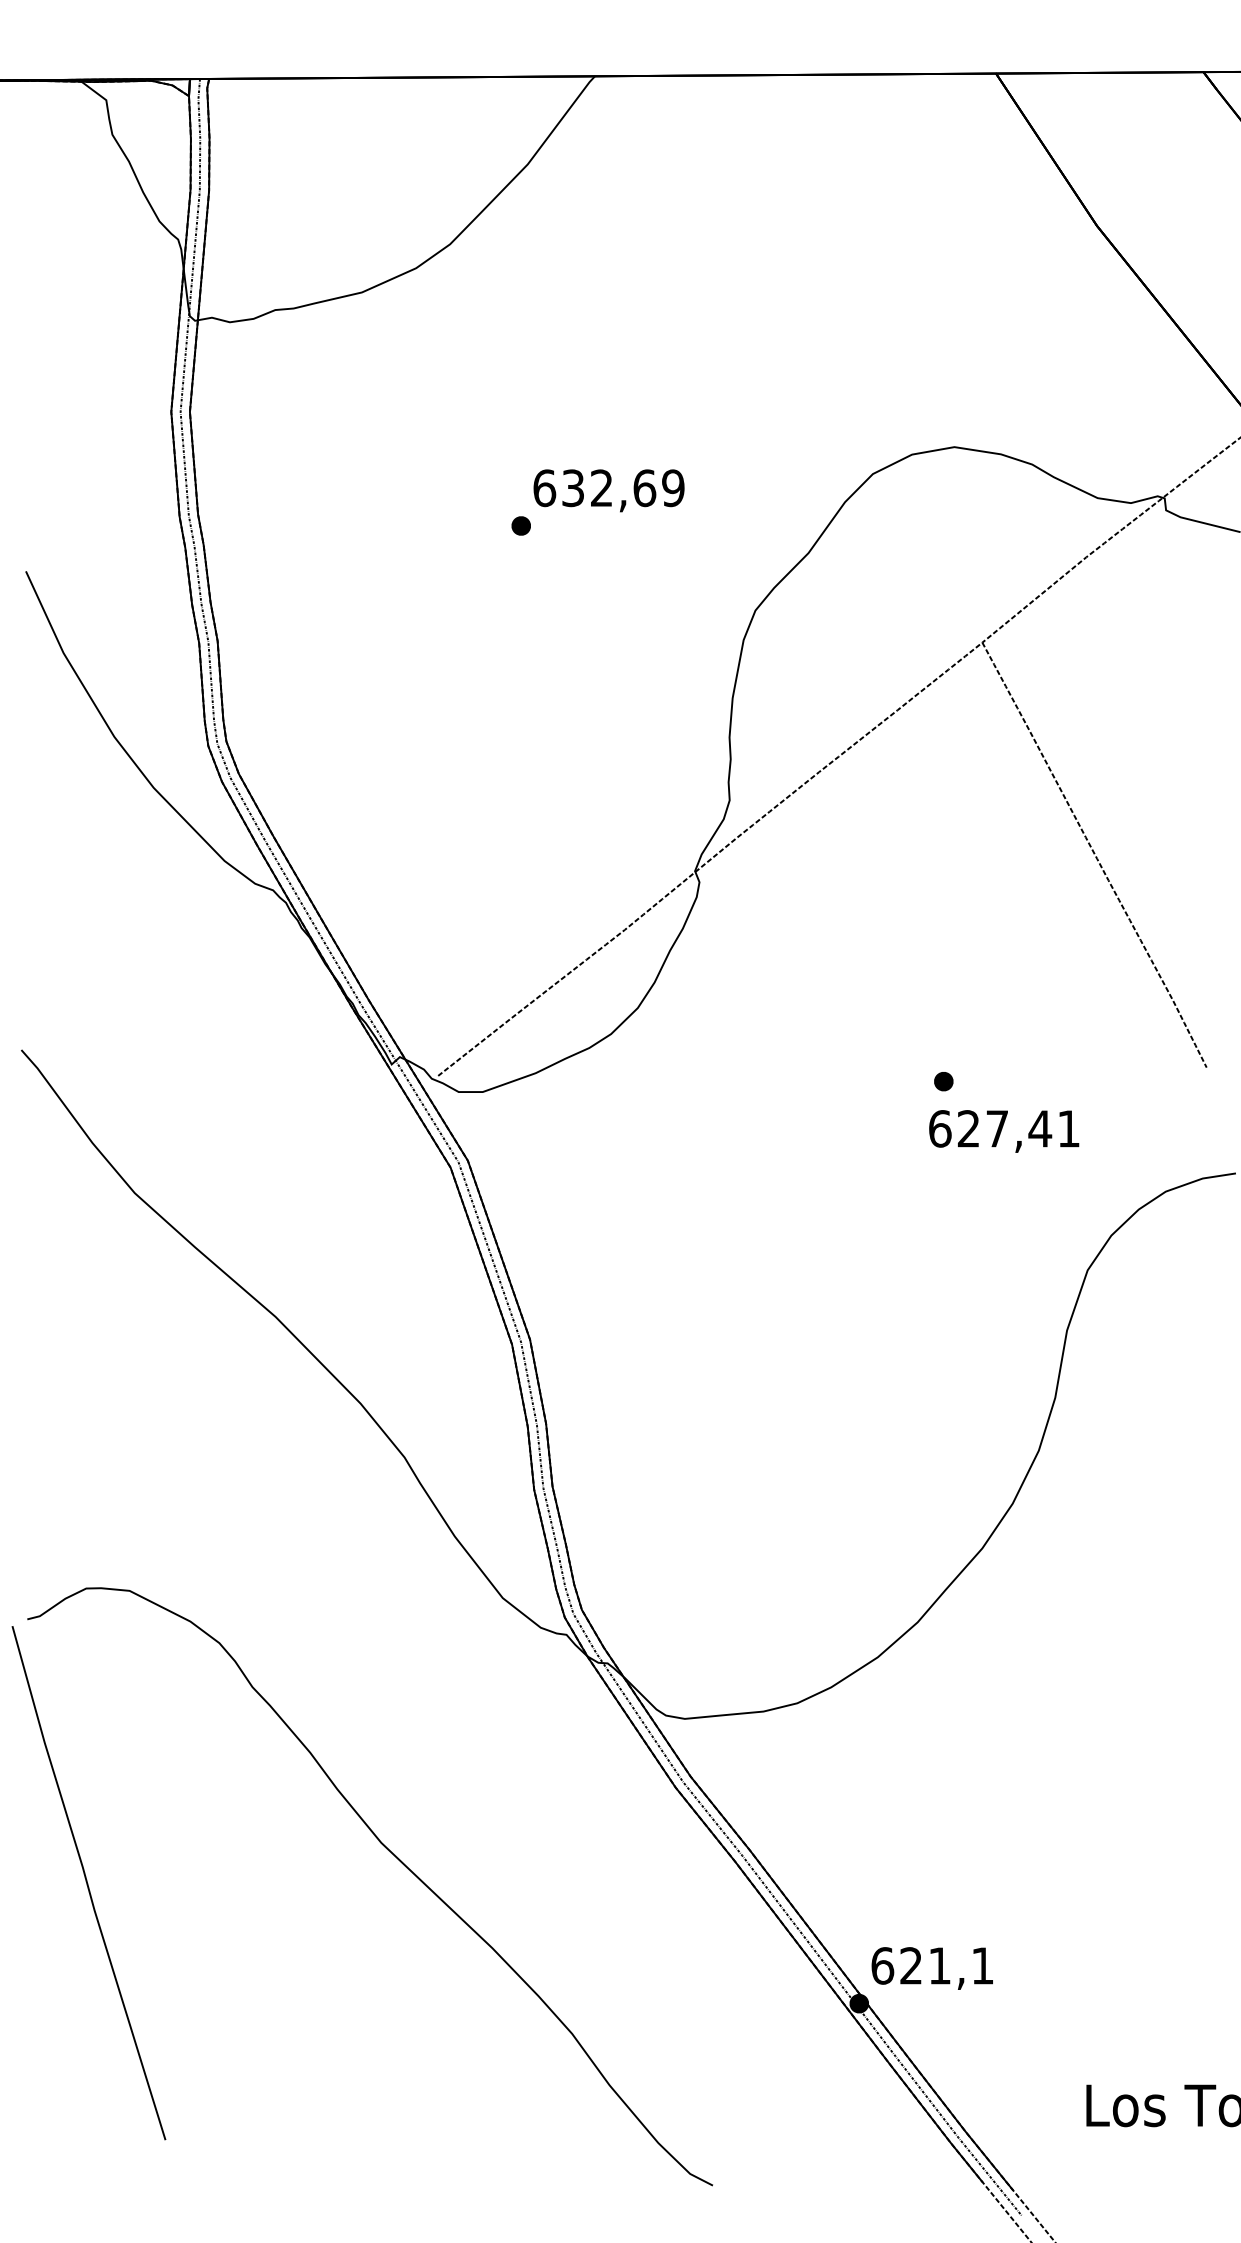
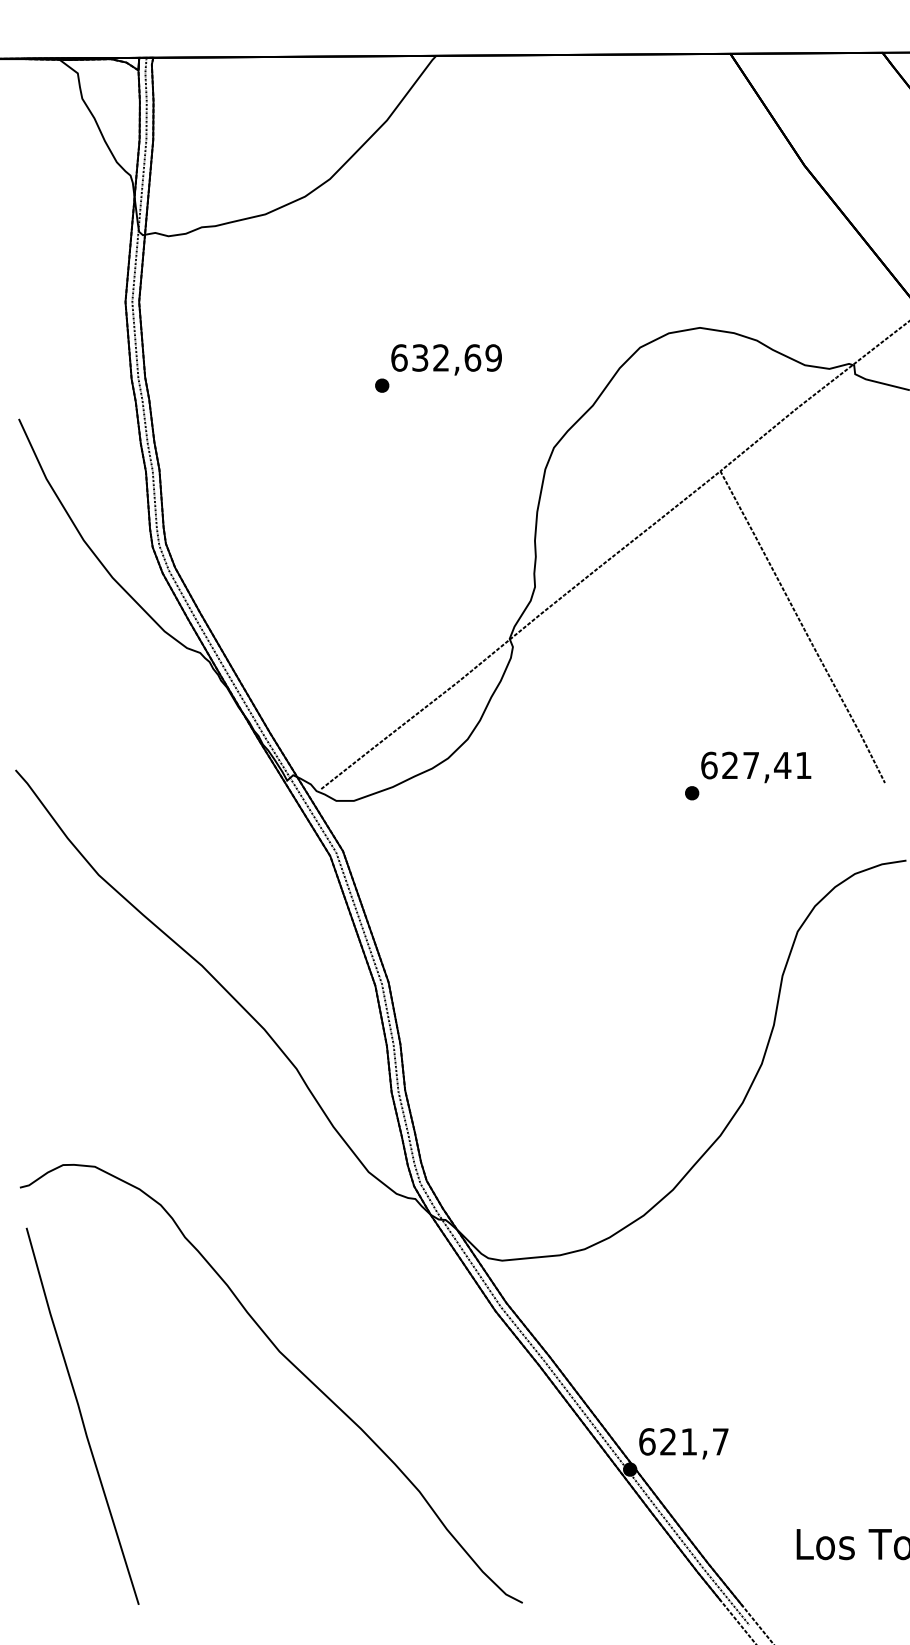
text: (1004, 1131) -> (756, 767), moved
curve: (88, 1883) -> (82, 1416), moved
text: (982, 1965) -> (720, 1441), 621,1 -> 621,7

